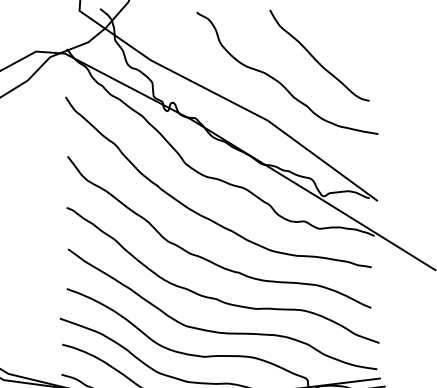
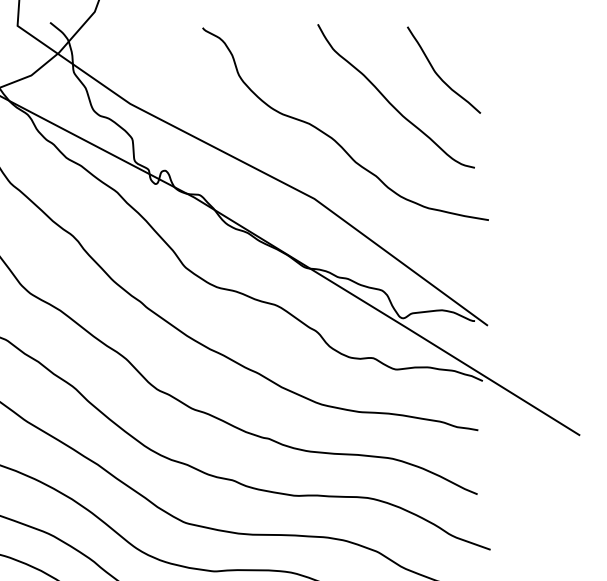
curve: (346, 41) -> (438, 74), added

